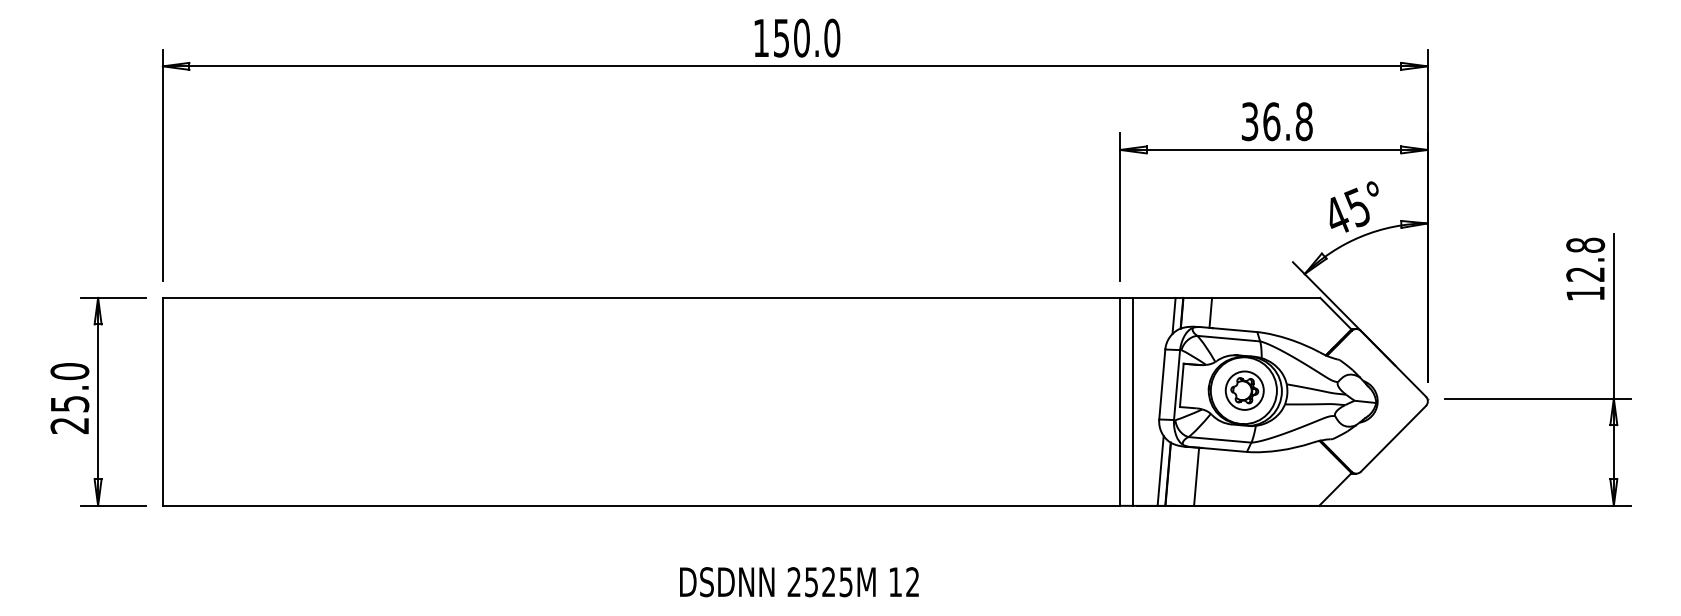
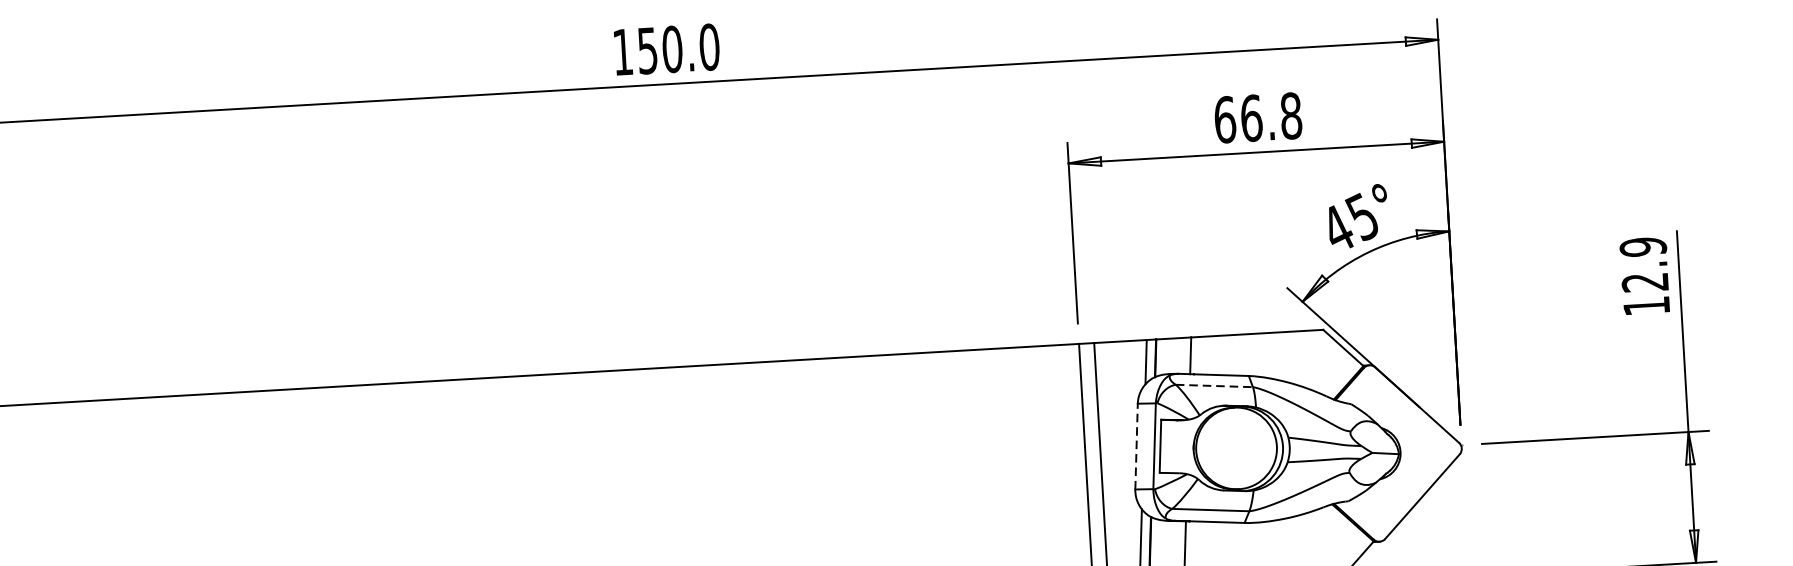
text: (1249, 121) -> (1224, 119), 36.8 -> 66.8
text: (1585, 245) -> (1643, 247), 12.8 -> 12.9
line: (1228, 338) -> (1214, 385), solid -> dashed
line: (1162, 383) -> (1136, 445), solid -> dashed
part: (1244, 390) -> (1237, 448), removed

